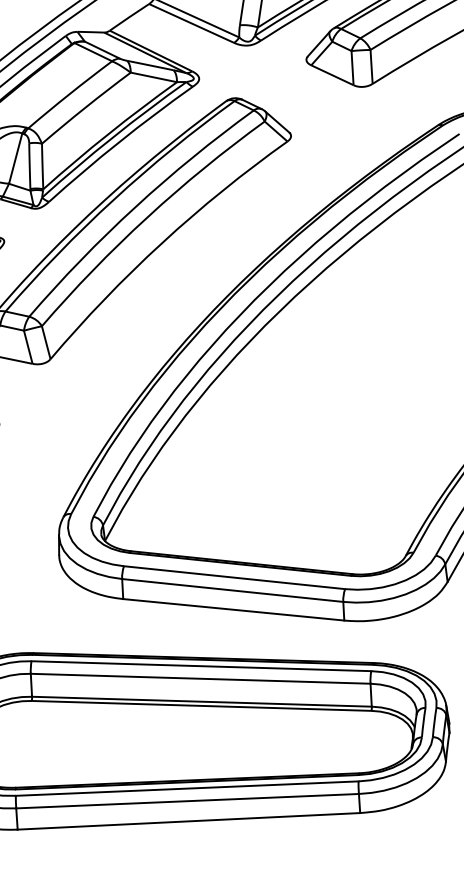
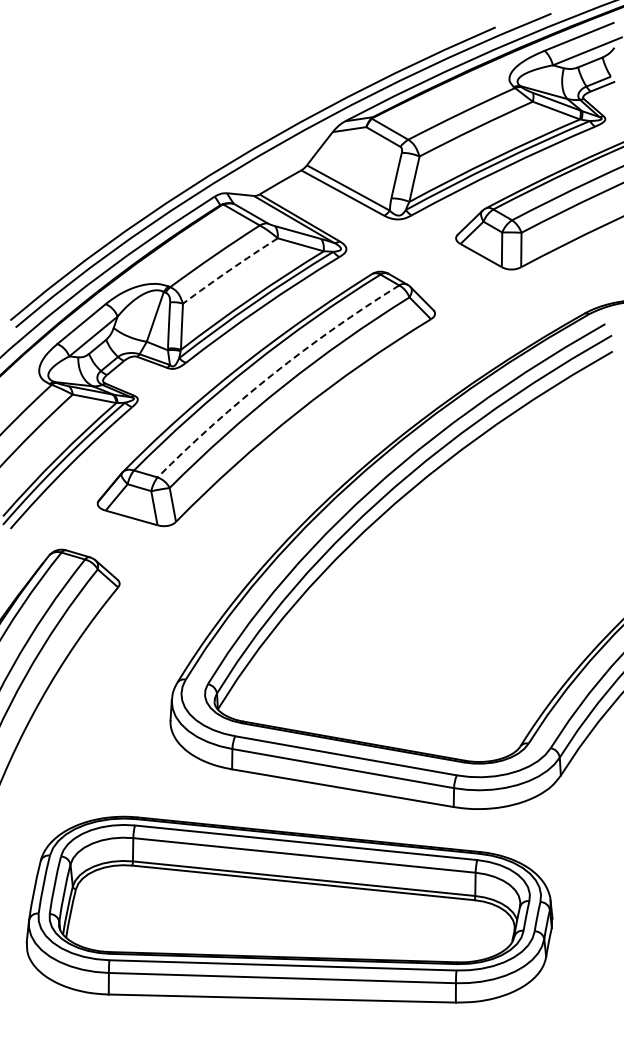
arc: (85, 107) -> (229, 270), solid -> dashed
arc: (135, 207) -> (272, 374), solid -> dashed

